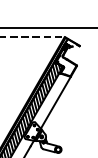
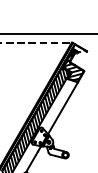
hatch: (66, 62) -> (73, 67), added

